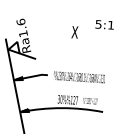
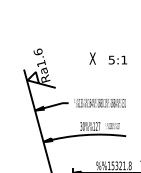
text: (104, 24) -> (117, 59), moved

